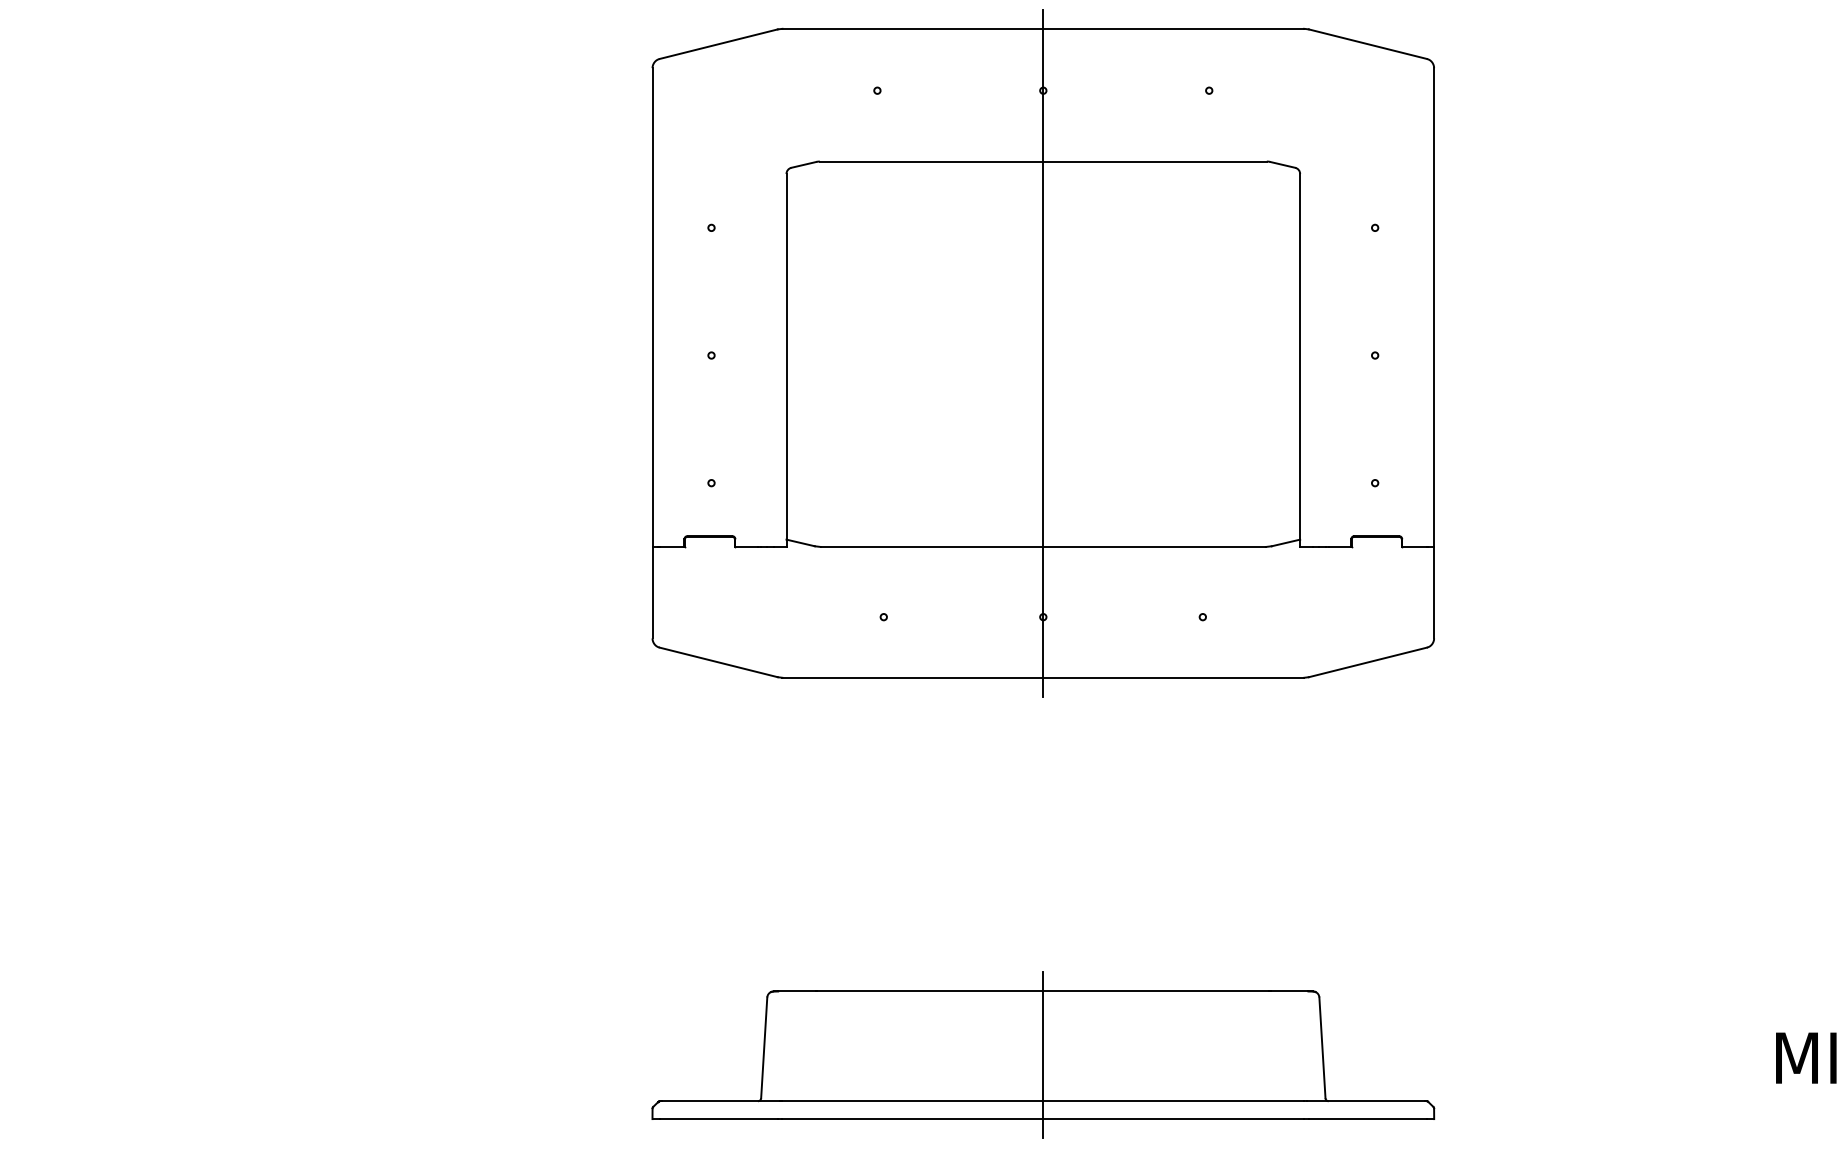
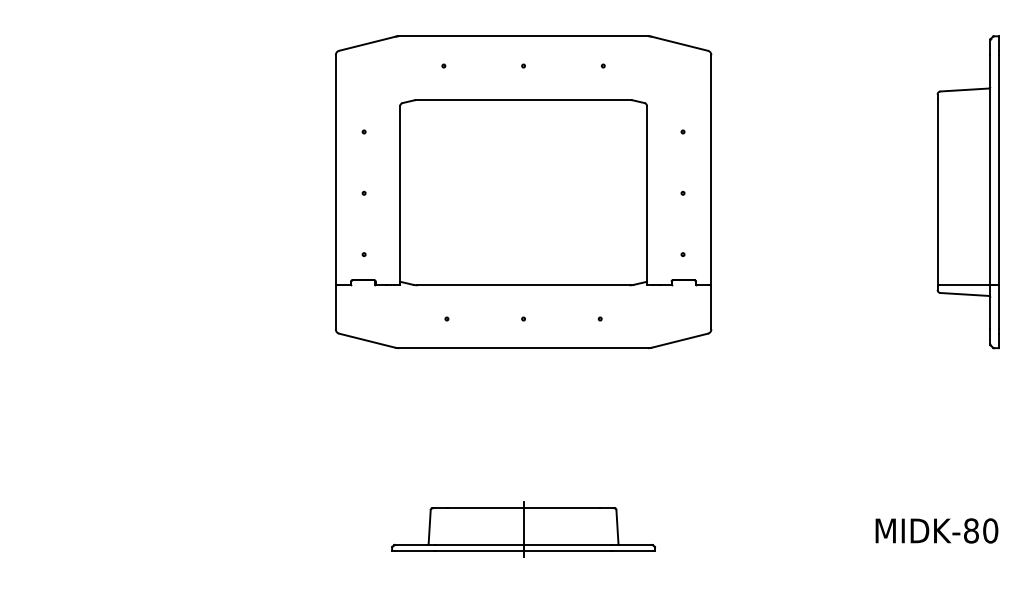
line: (1043, 353) -> (523, 192), removed
part: (1043, 1055) -> (523, 529), size x0.7

